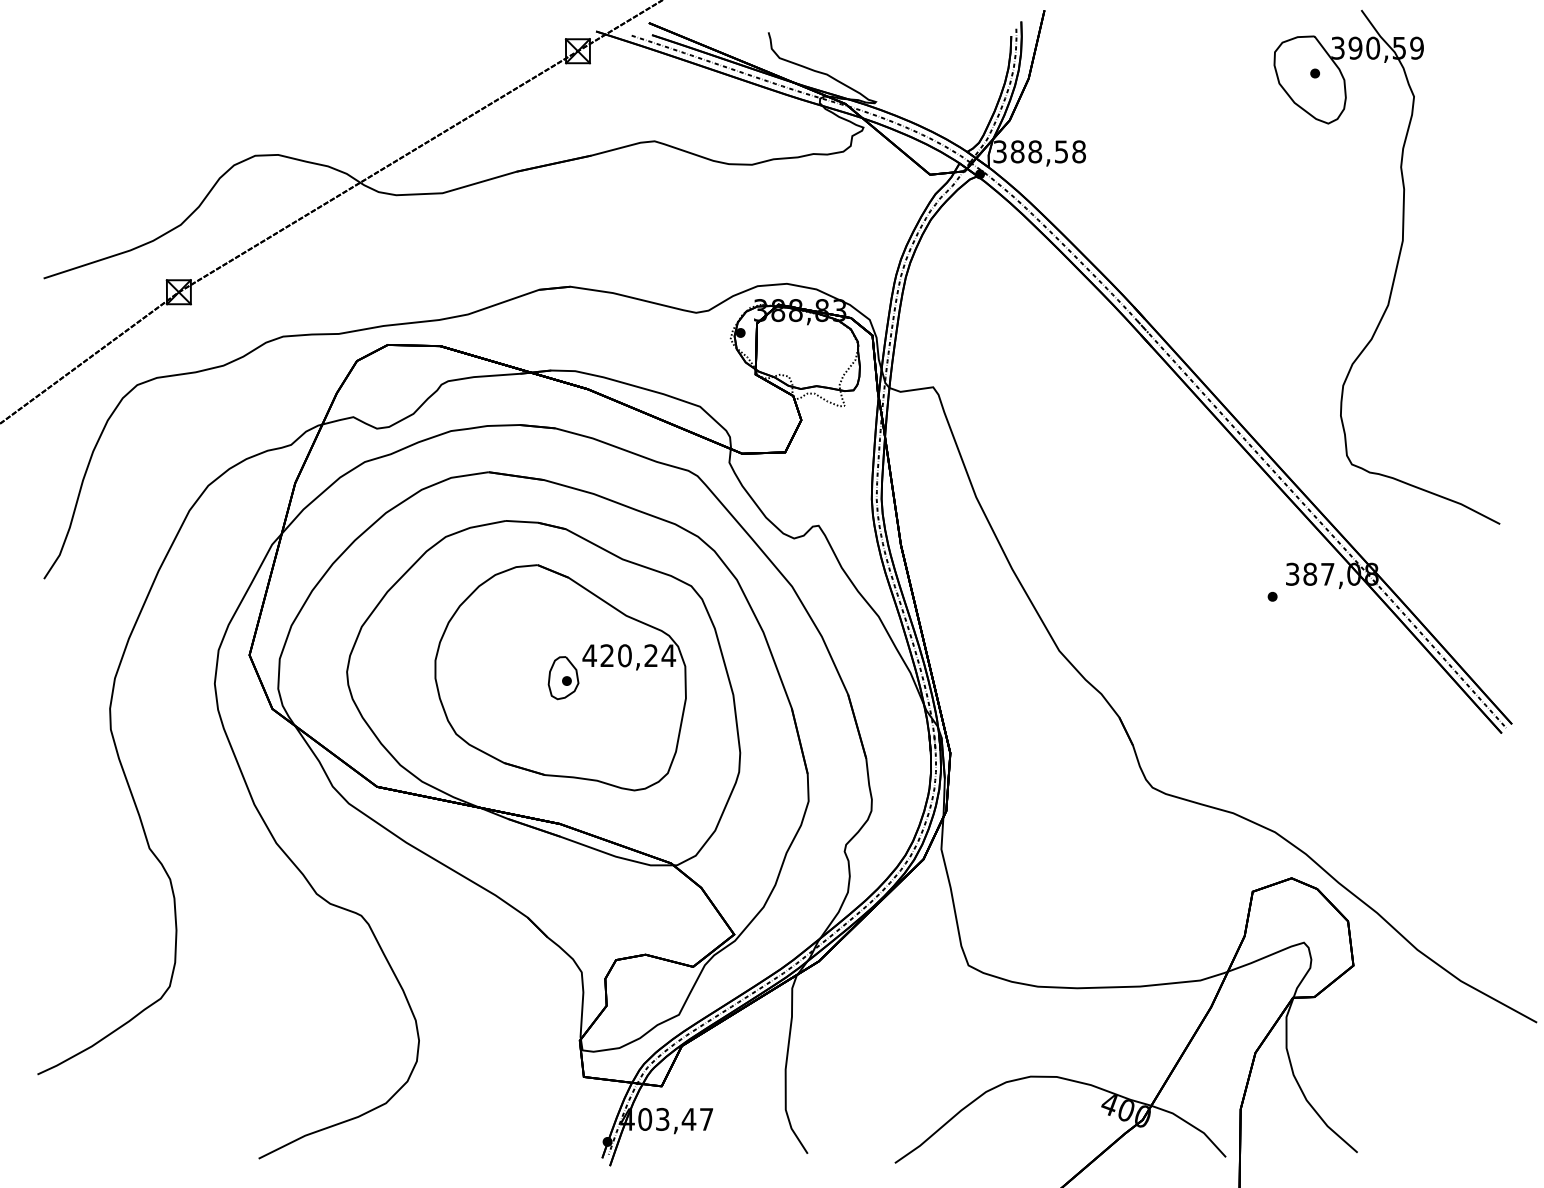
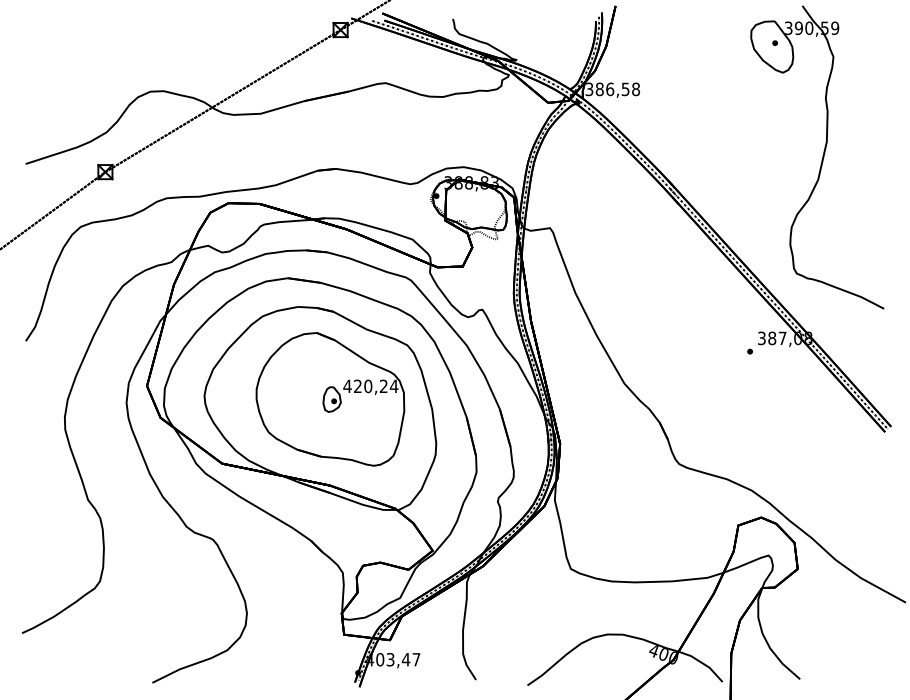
text: (1035, 150) -> (610, 88), 388,58 -> 386,58

